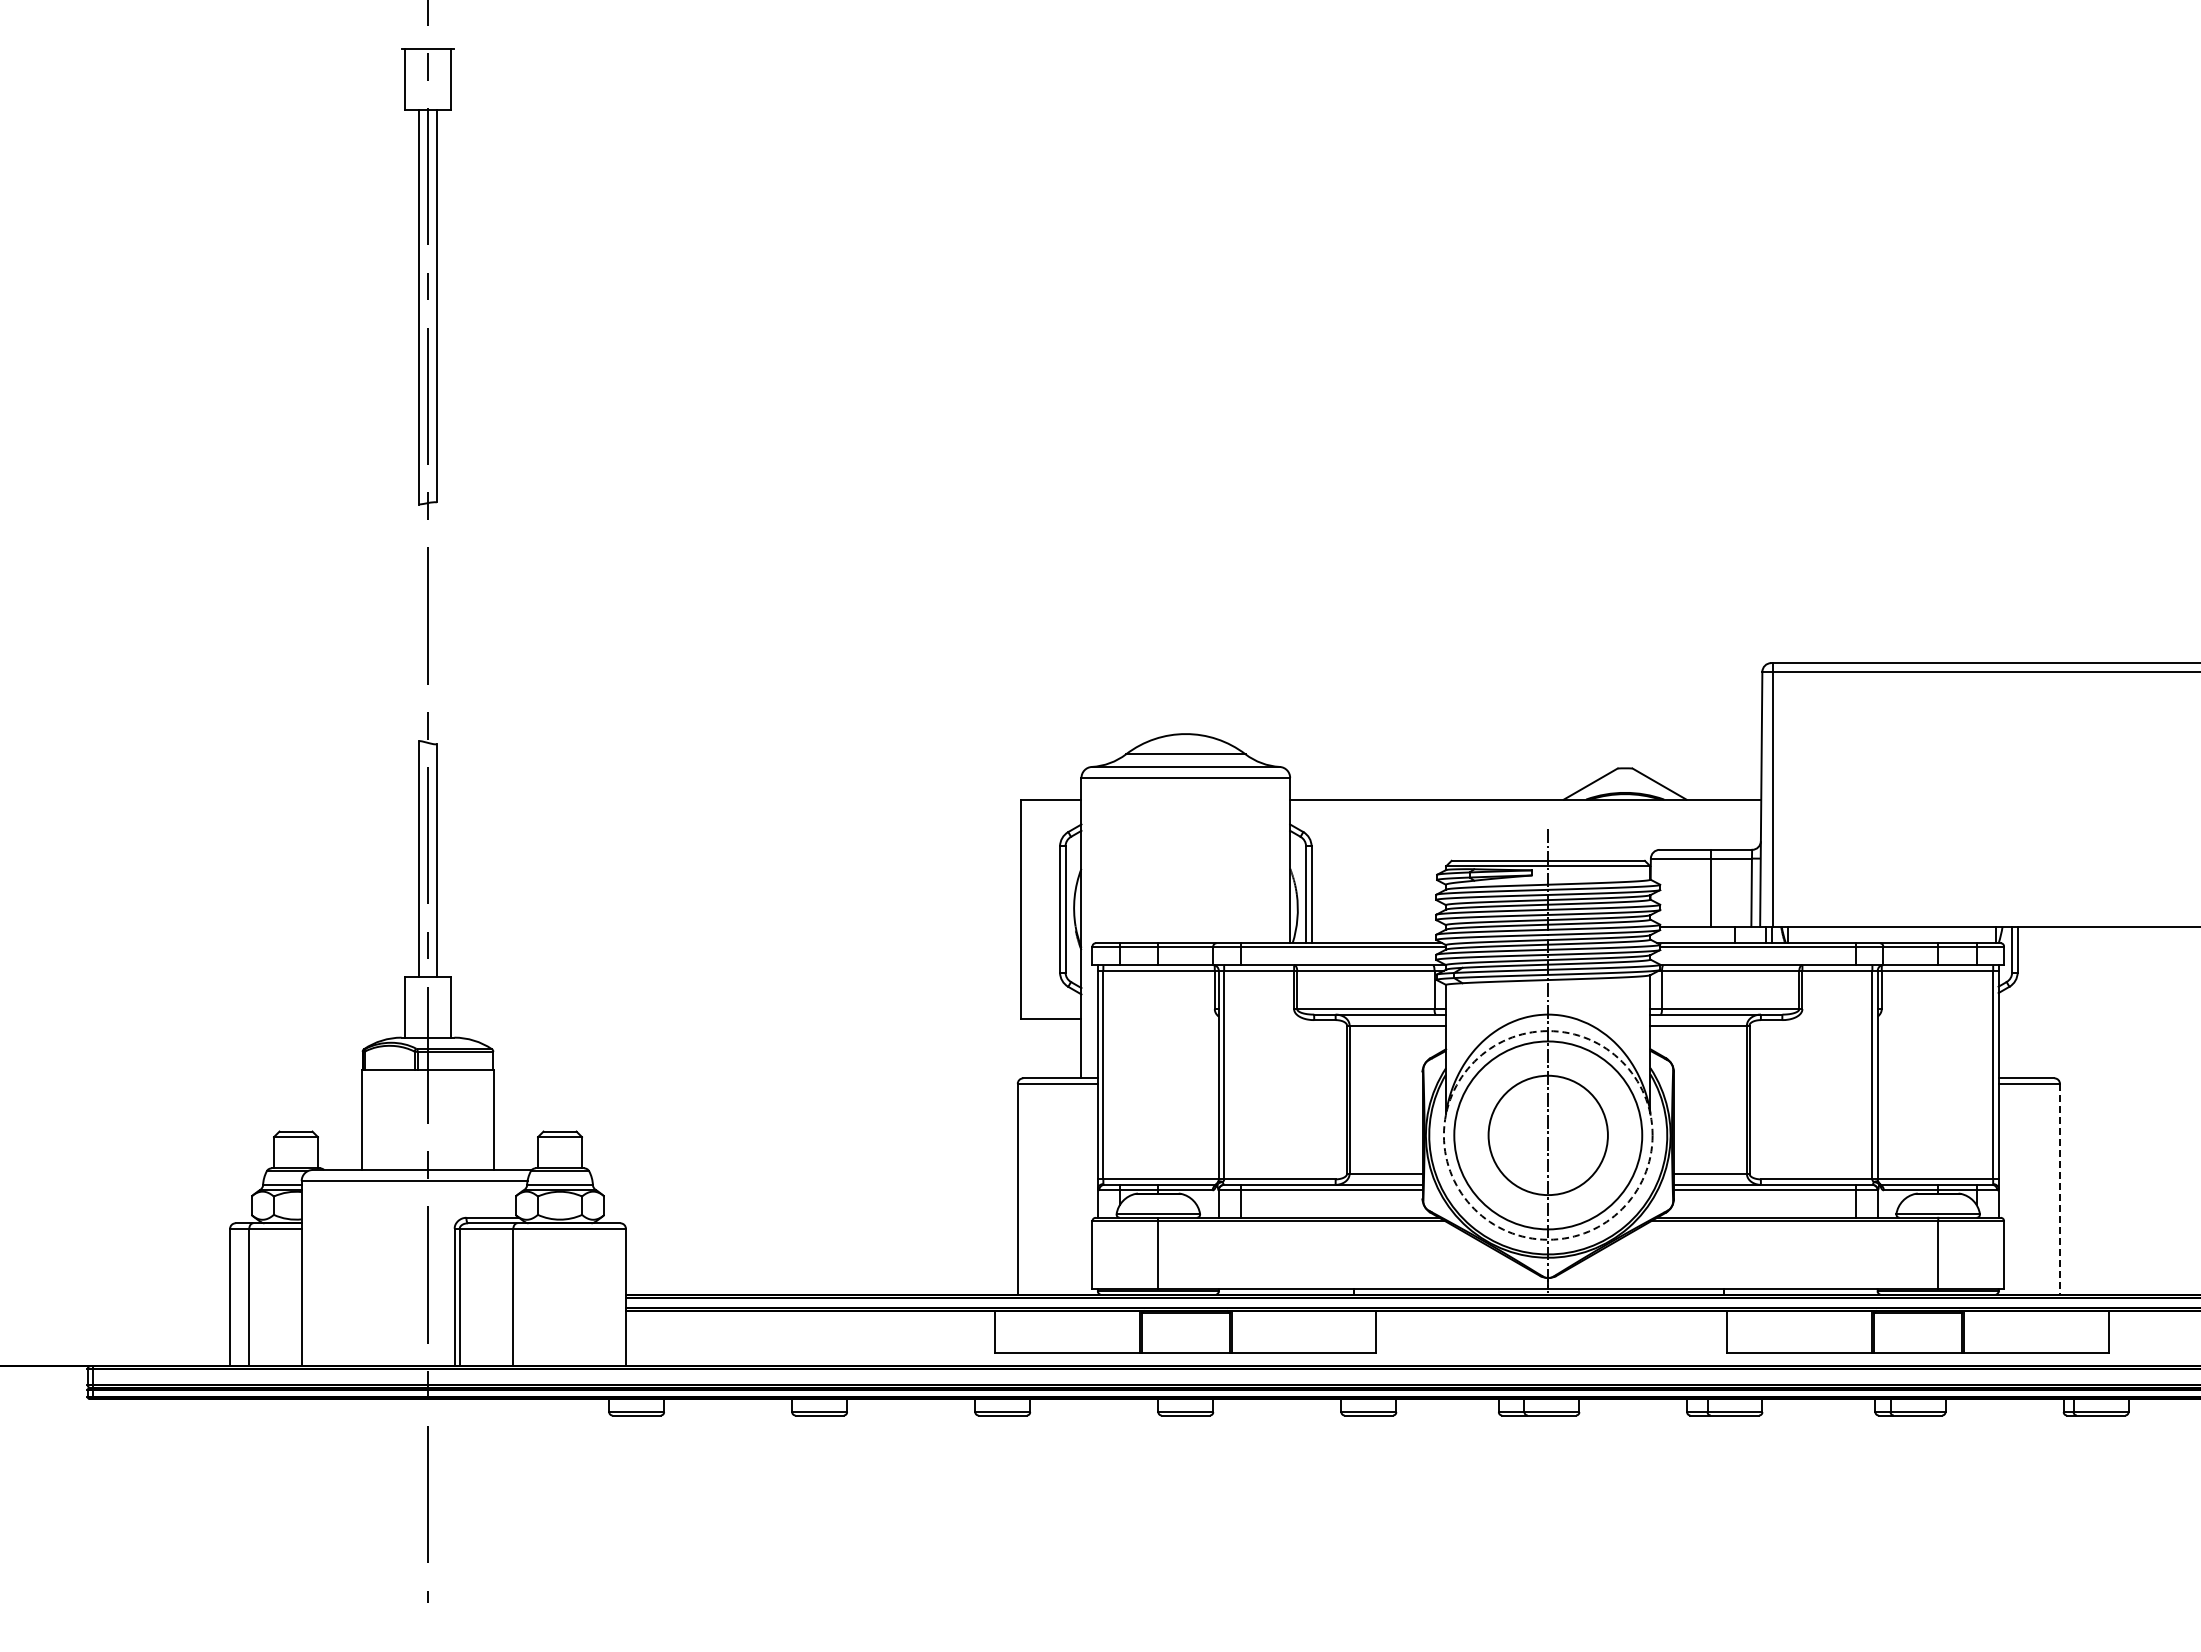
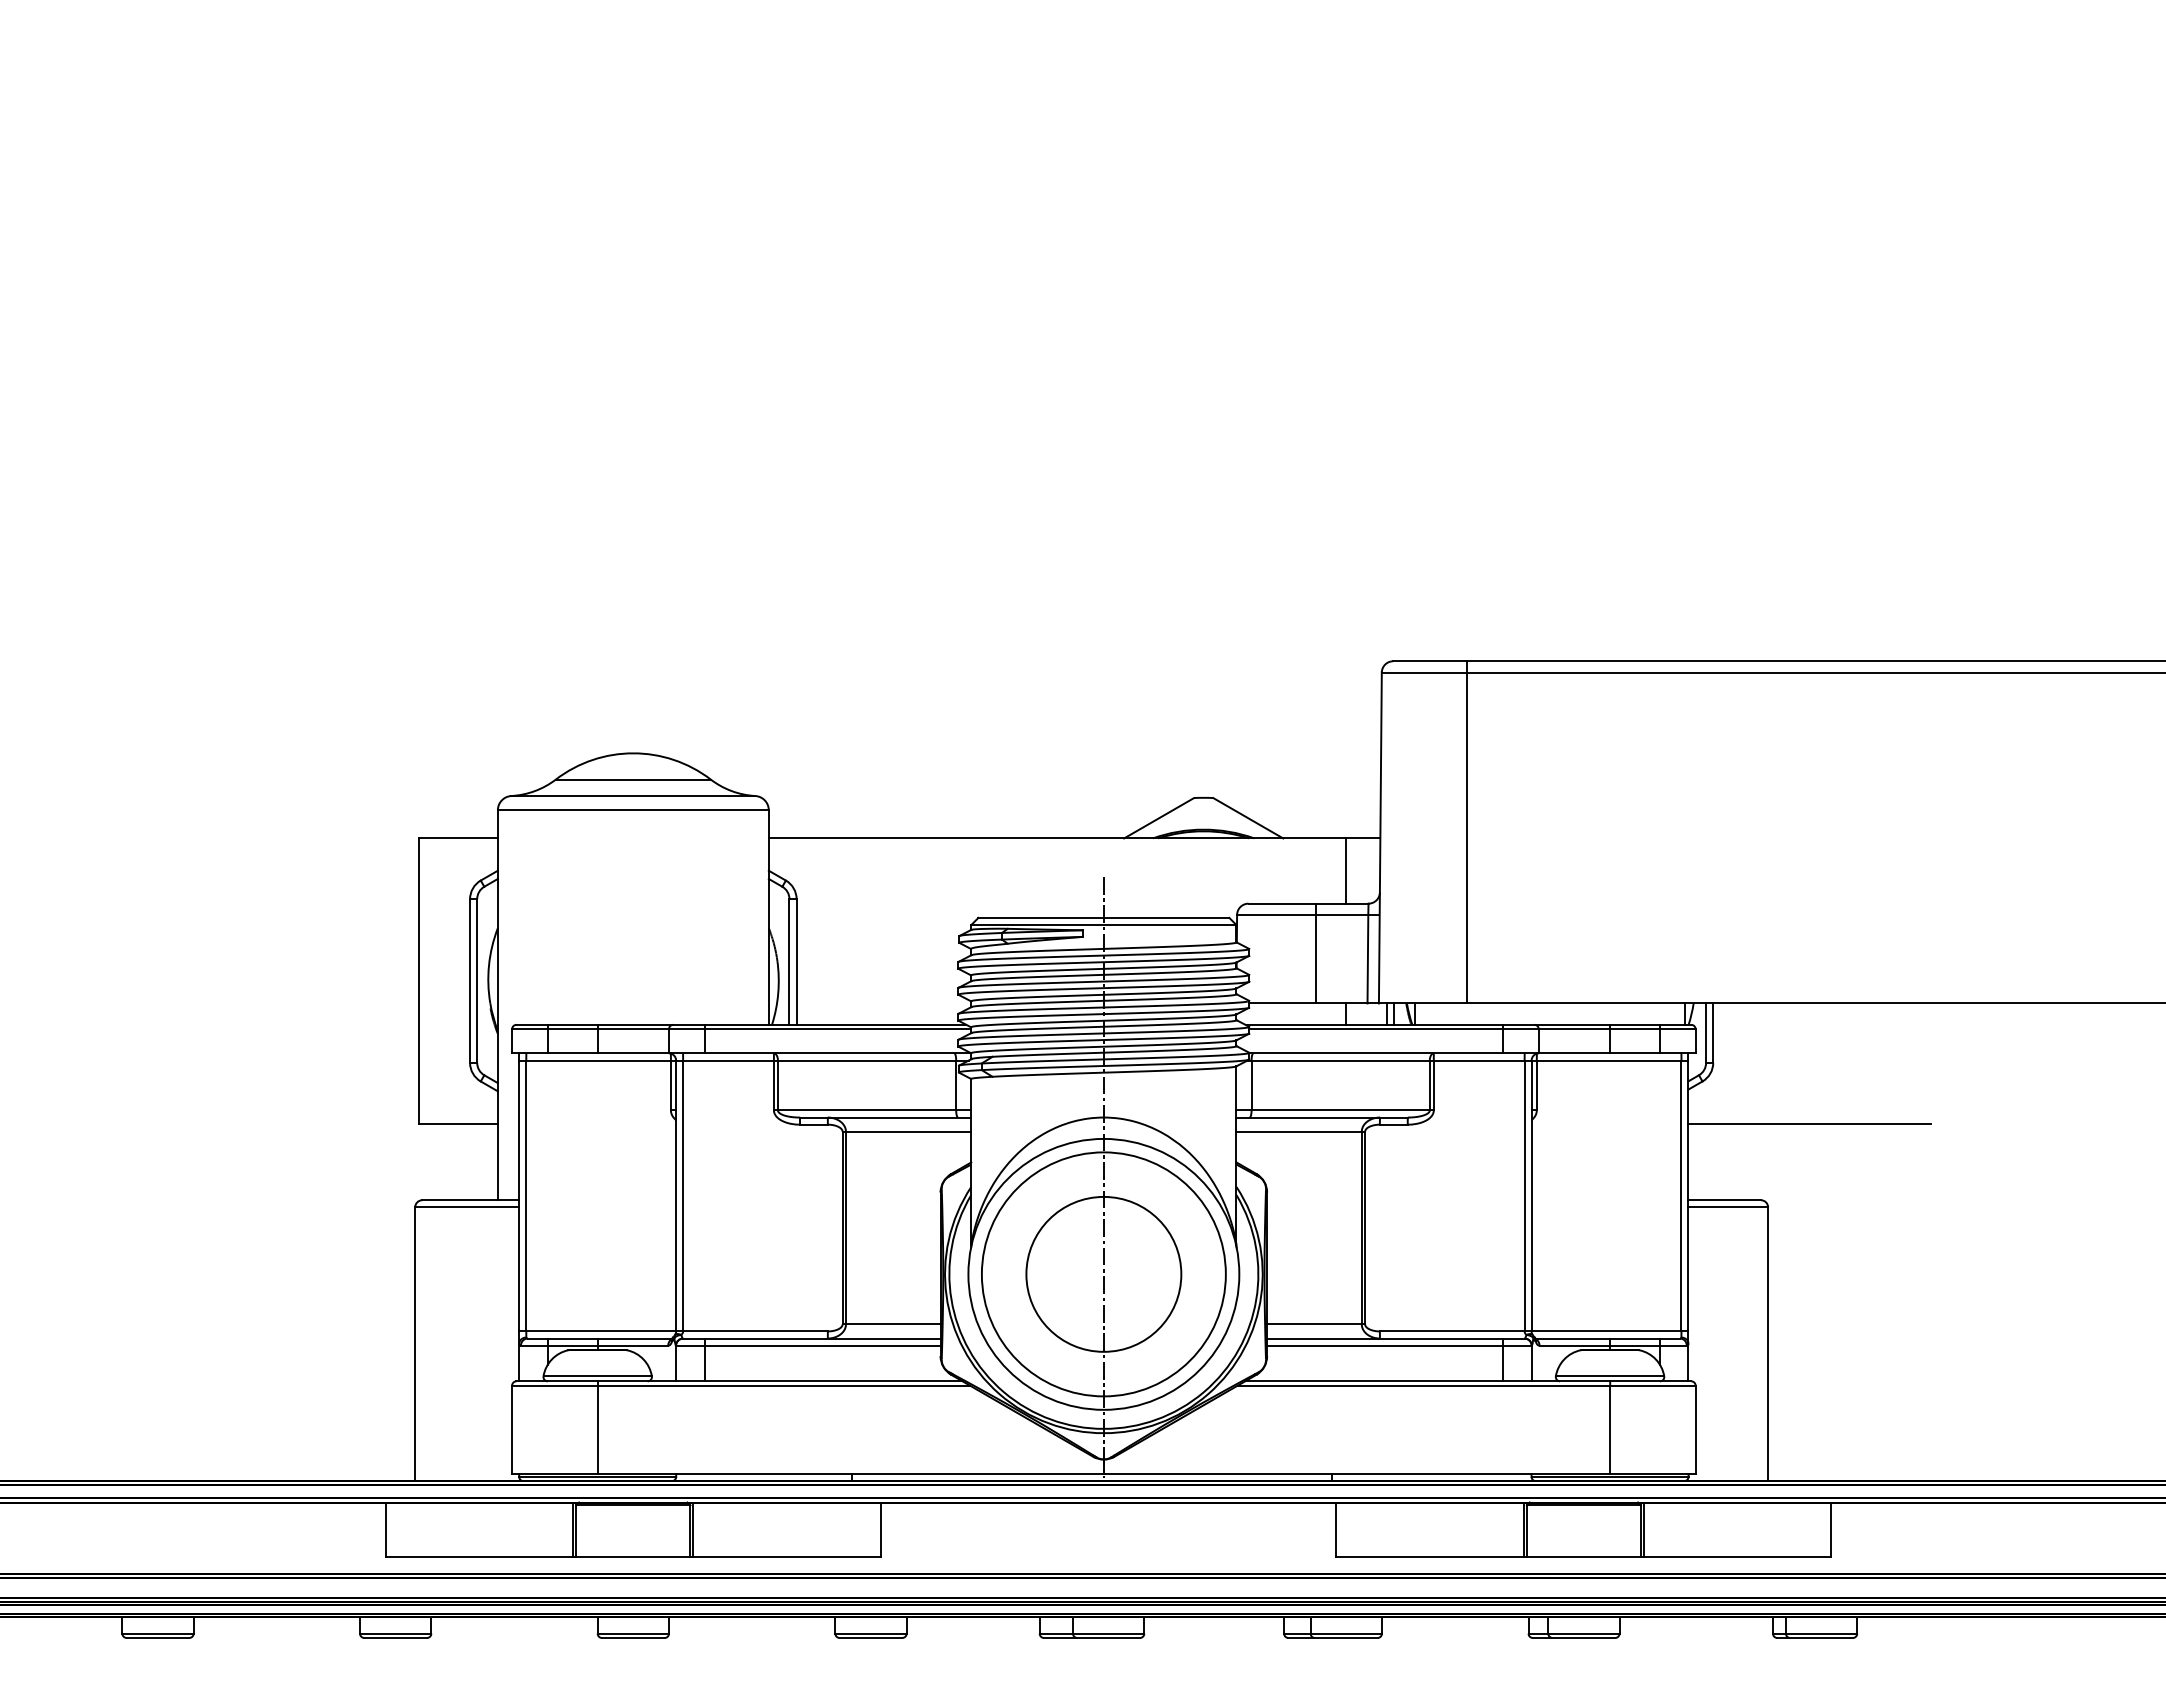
line: (1773, 794) -> (1467, 831), moved
line: (1734, 824) -> (1345, 870), added
line: (2091, 1019) -> (1809, 1123), added
circle: (1547, 1135) -> (1102, 1274), dashed -> solid
line: (2059, 1189) -> (1767, 1344), dashed -> solid

